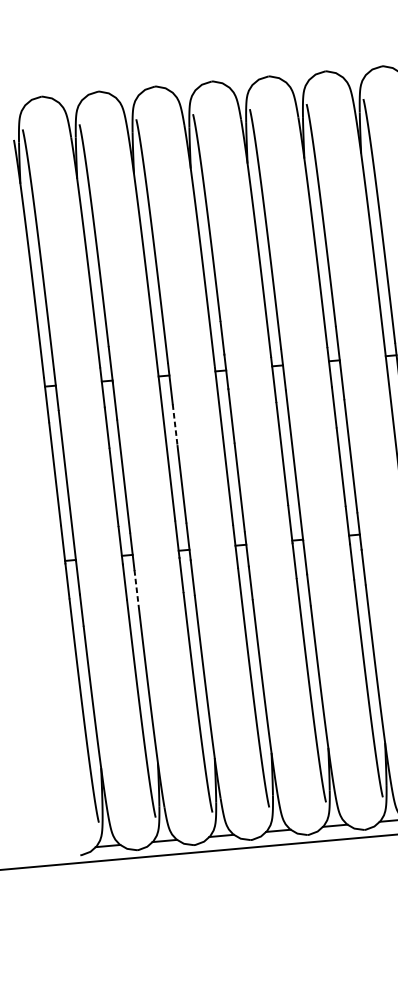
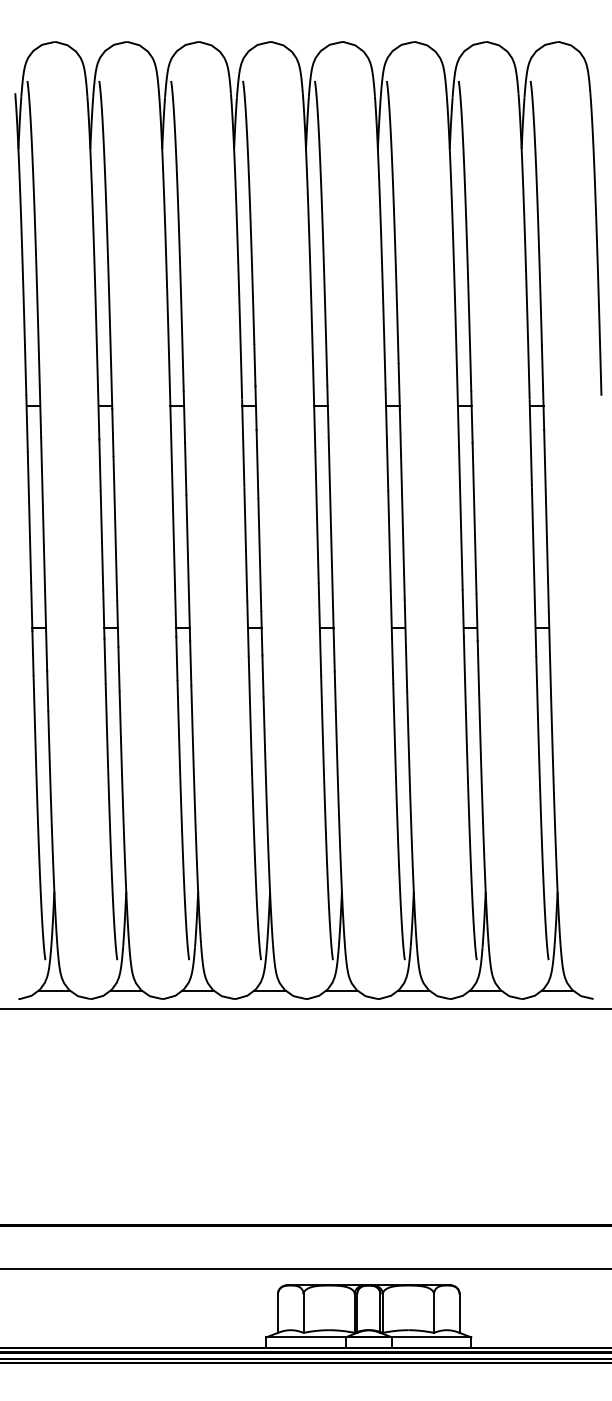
line: (174, 424) -> (185, 468), dashed -> solid
line: (136, 587) -> (119, 669), dashed -> solid

